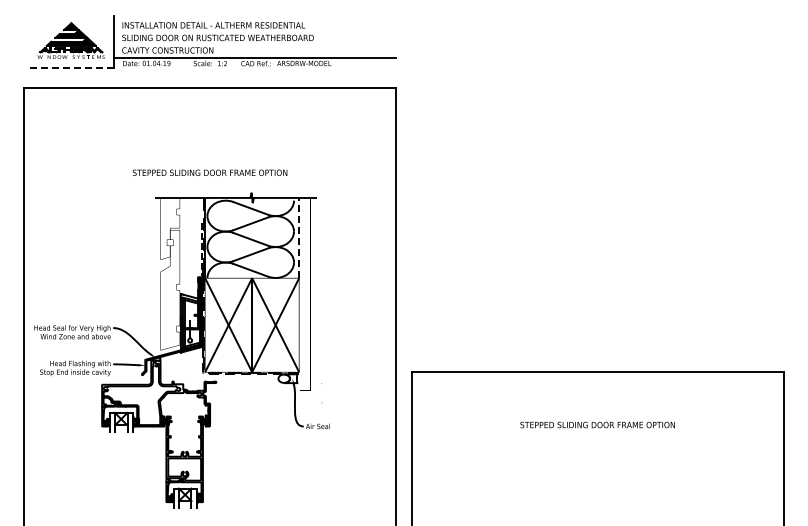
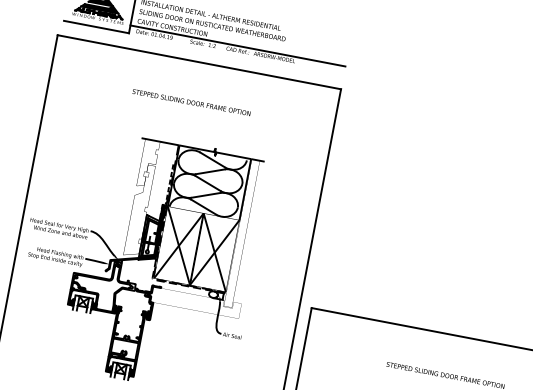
line: (71, 68) -> (96, 27), dashed -> solid
text: (209, 172) -> (191, 102), moved
line: (299, 237) -> (245, 189), dashed -> solid

